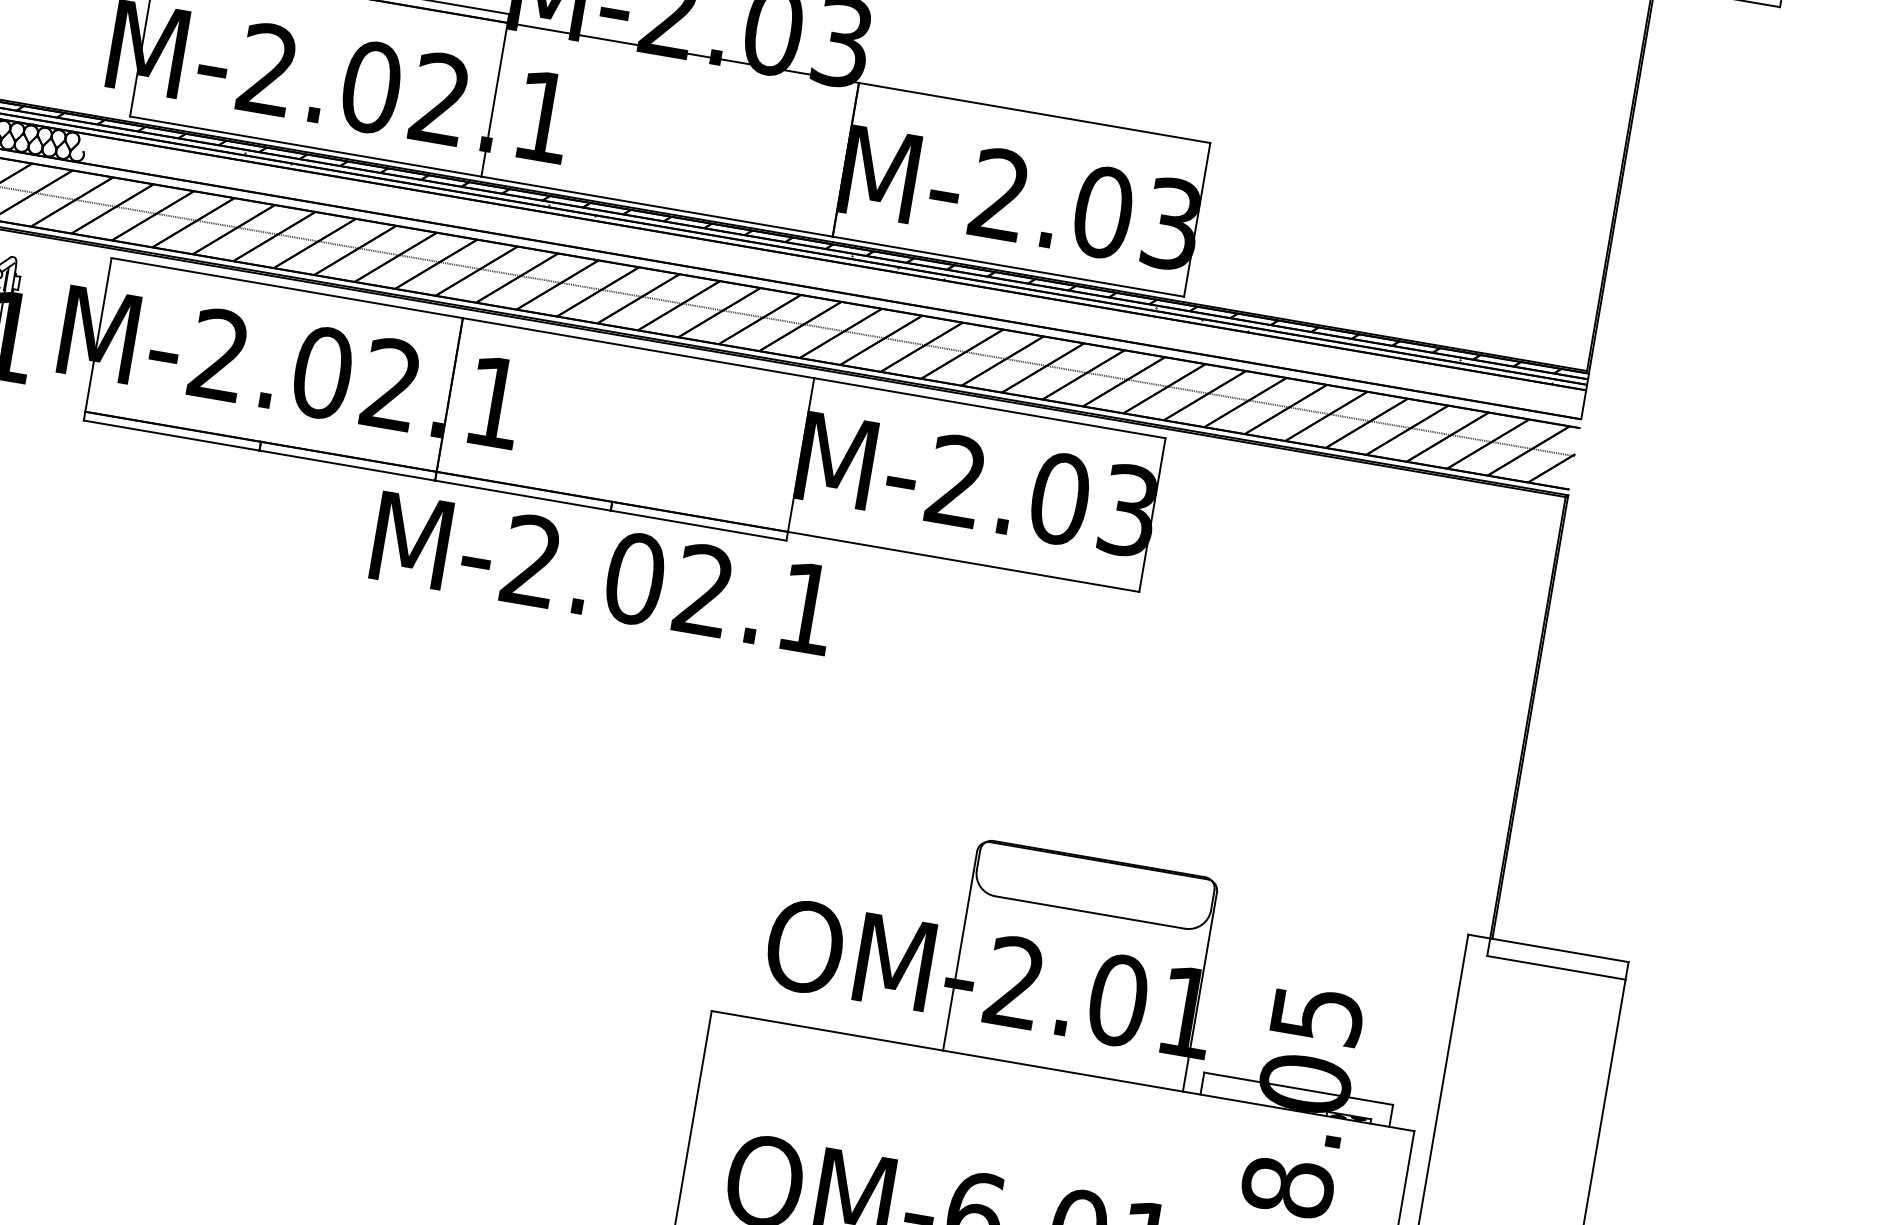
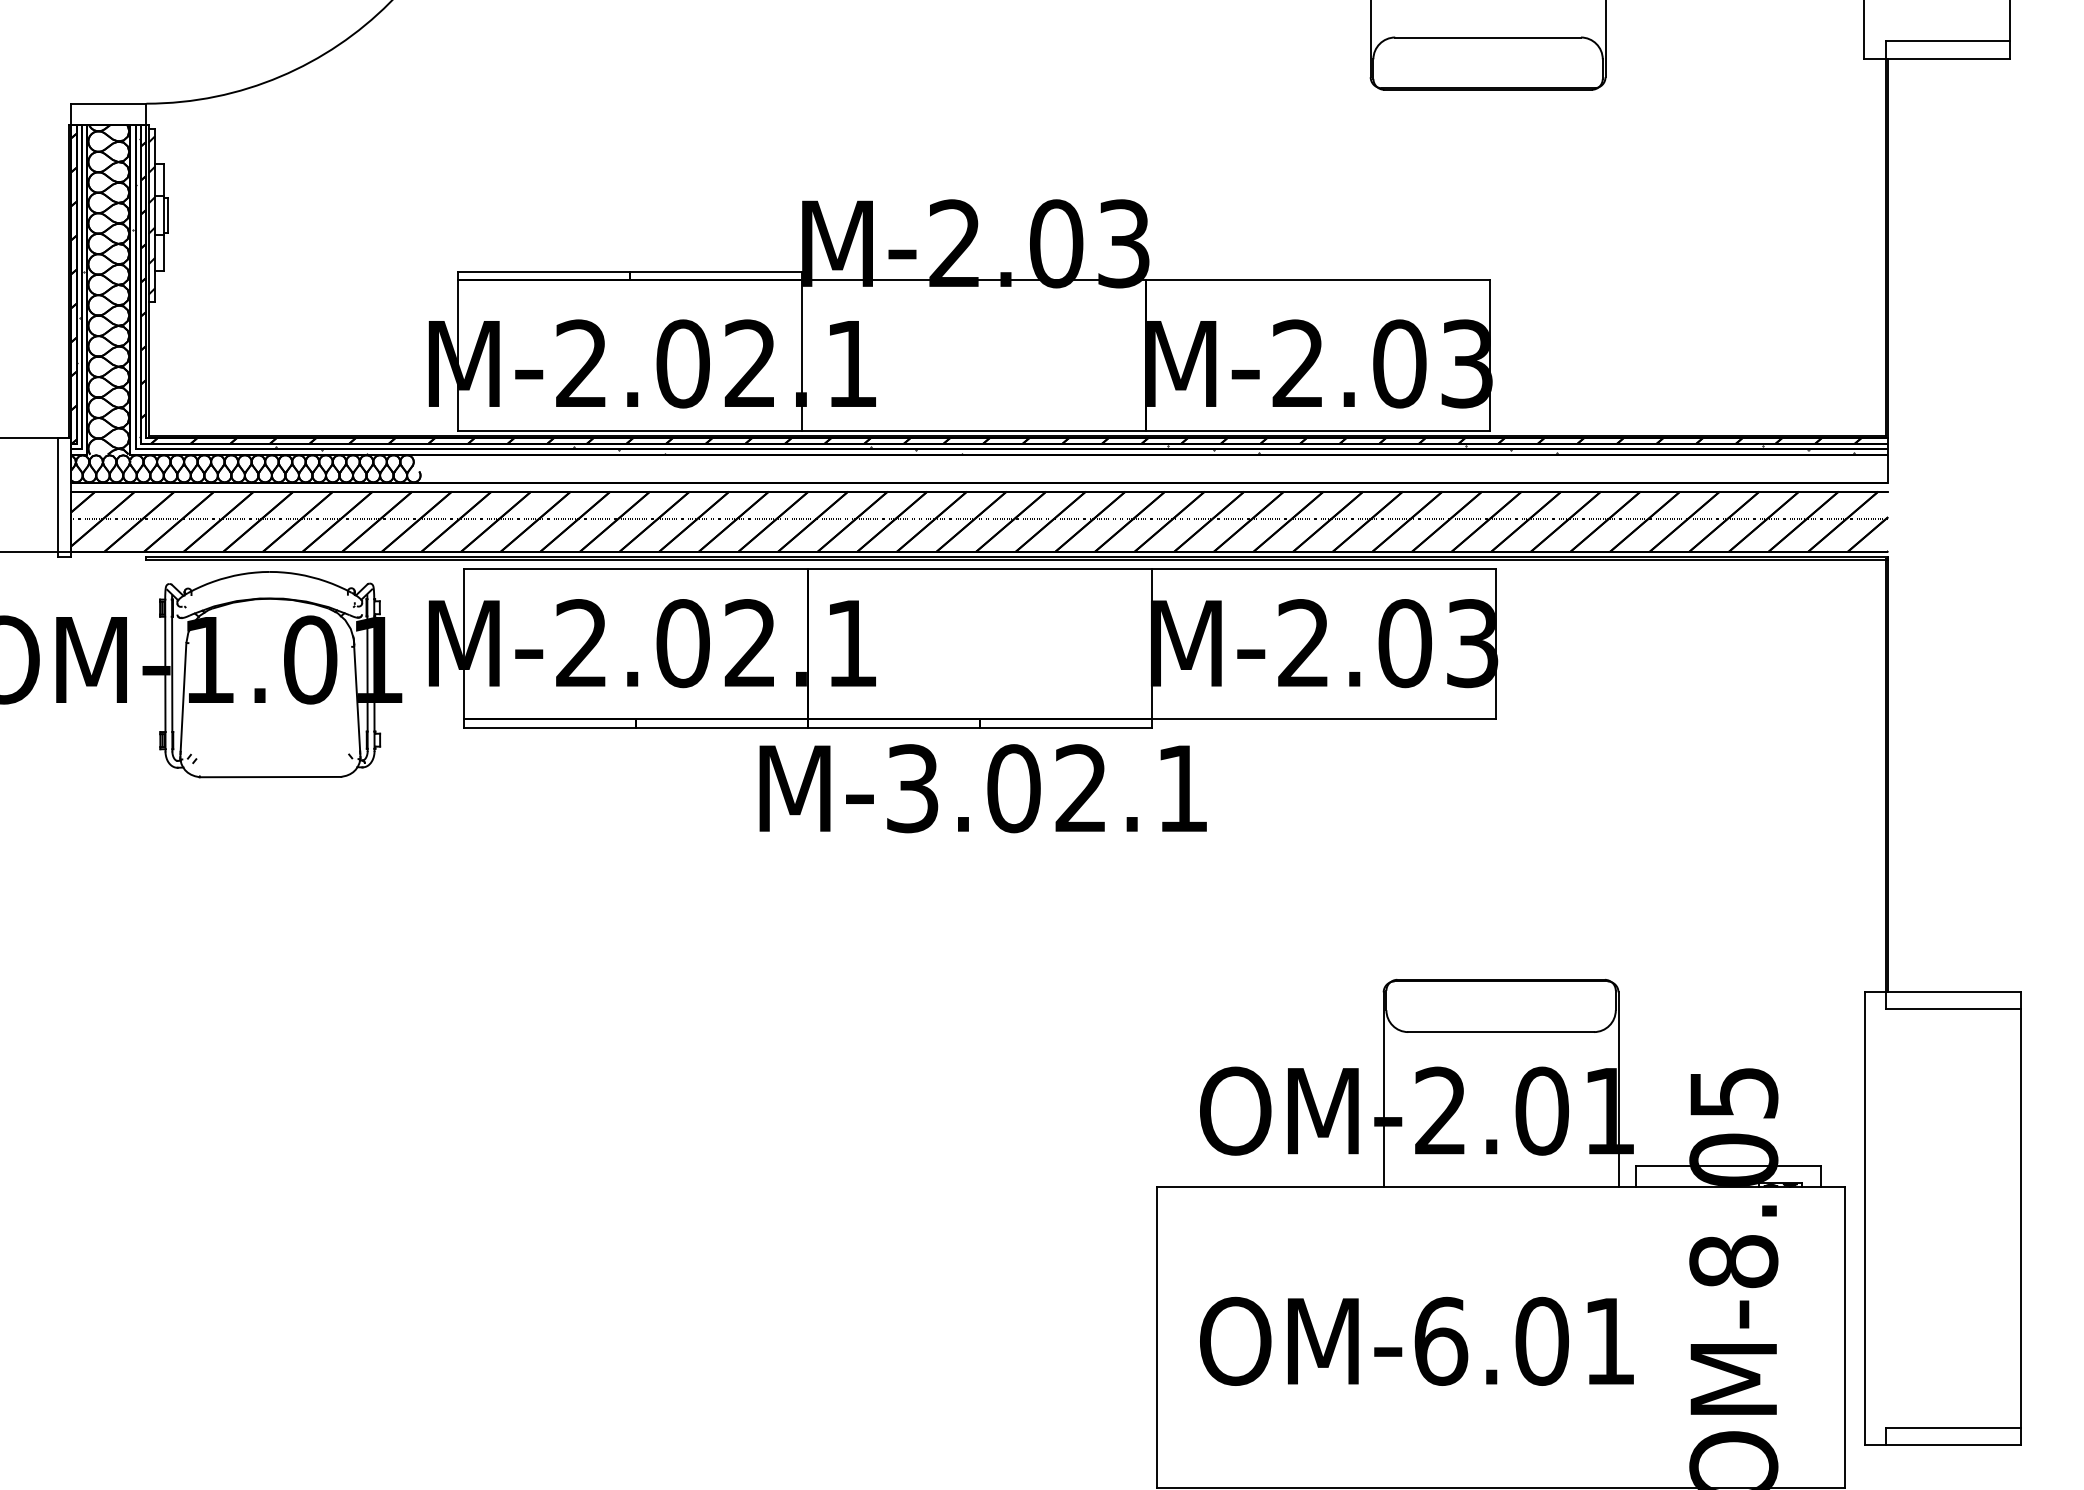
text: (531, 560) -> (912, 788), M-2.02.1 -> M-3.02.1

